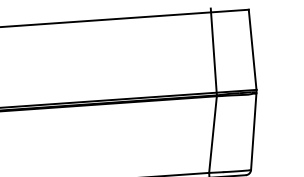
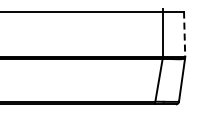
line: (252, 50) -> (184, 34), solid -> dashed

